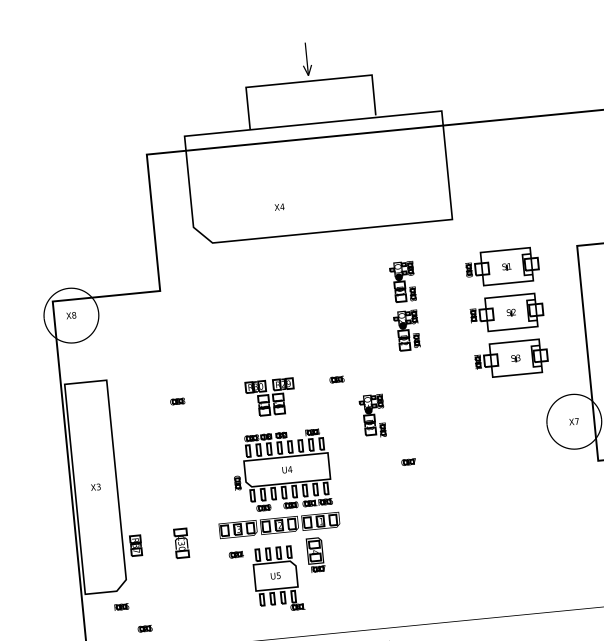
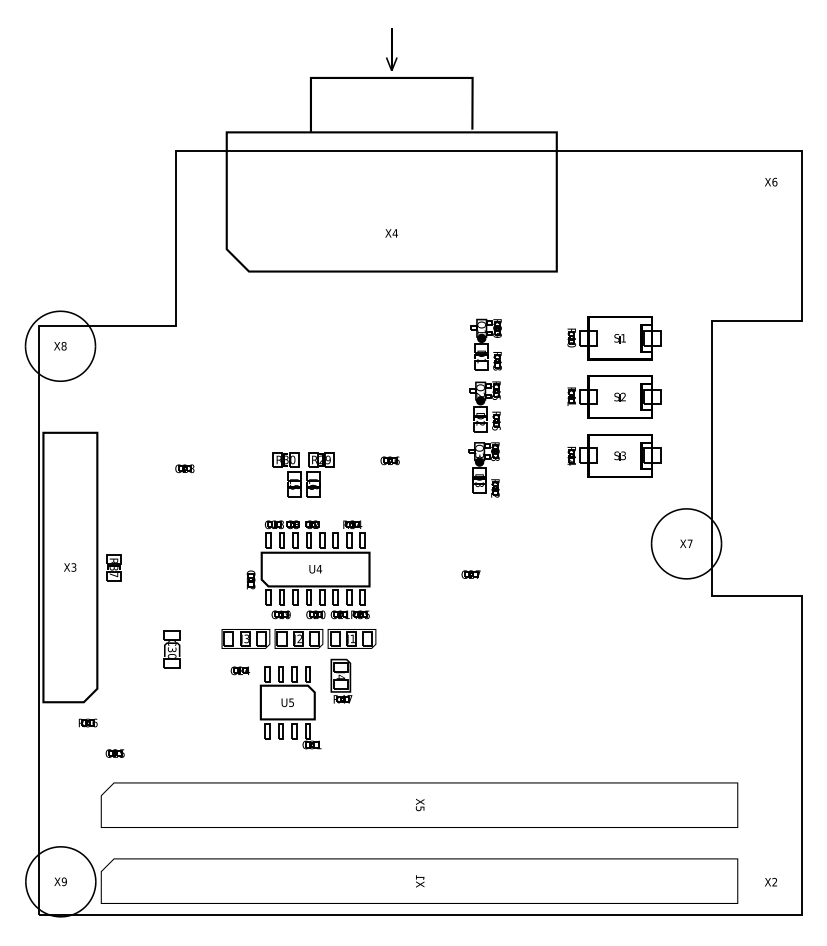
text: (279, 207) -> (391, 233), moved
part: (372, 416) -> (483, 469), moved
part: (135, 545) -> (113, 567), moved

